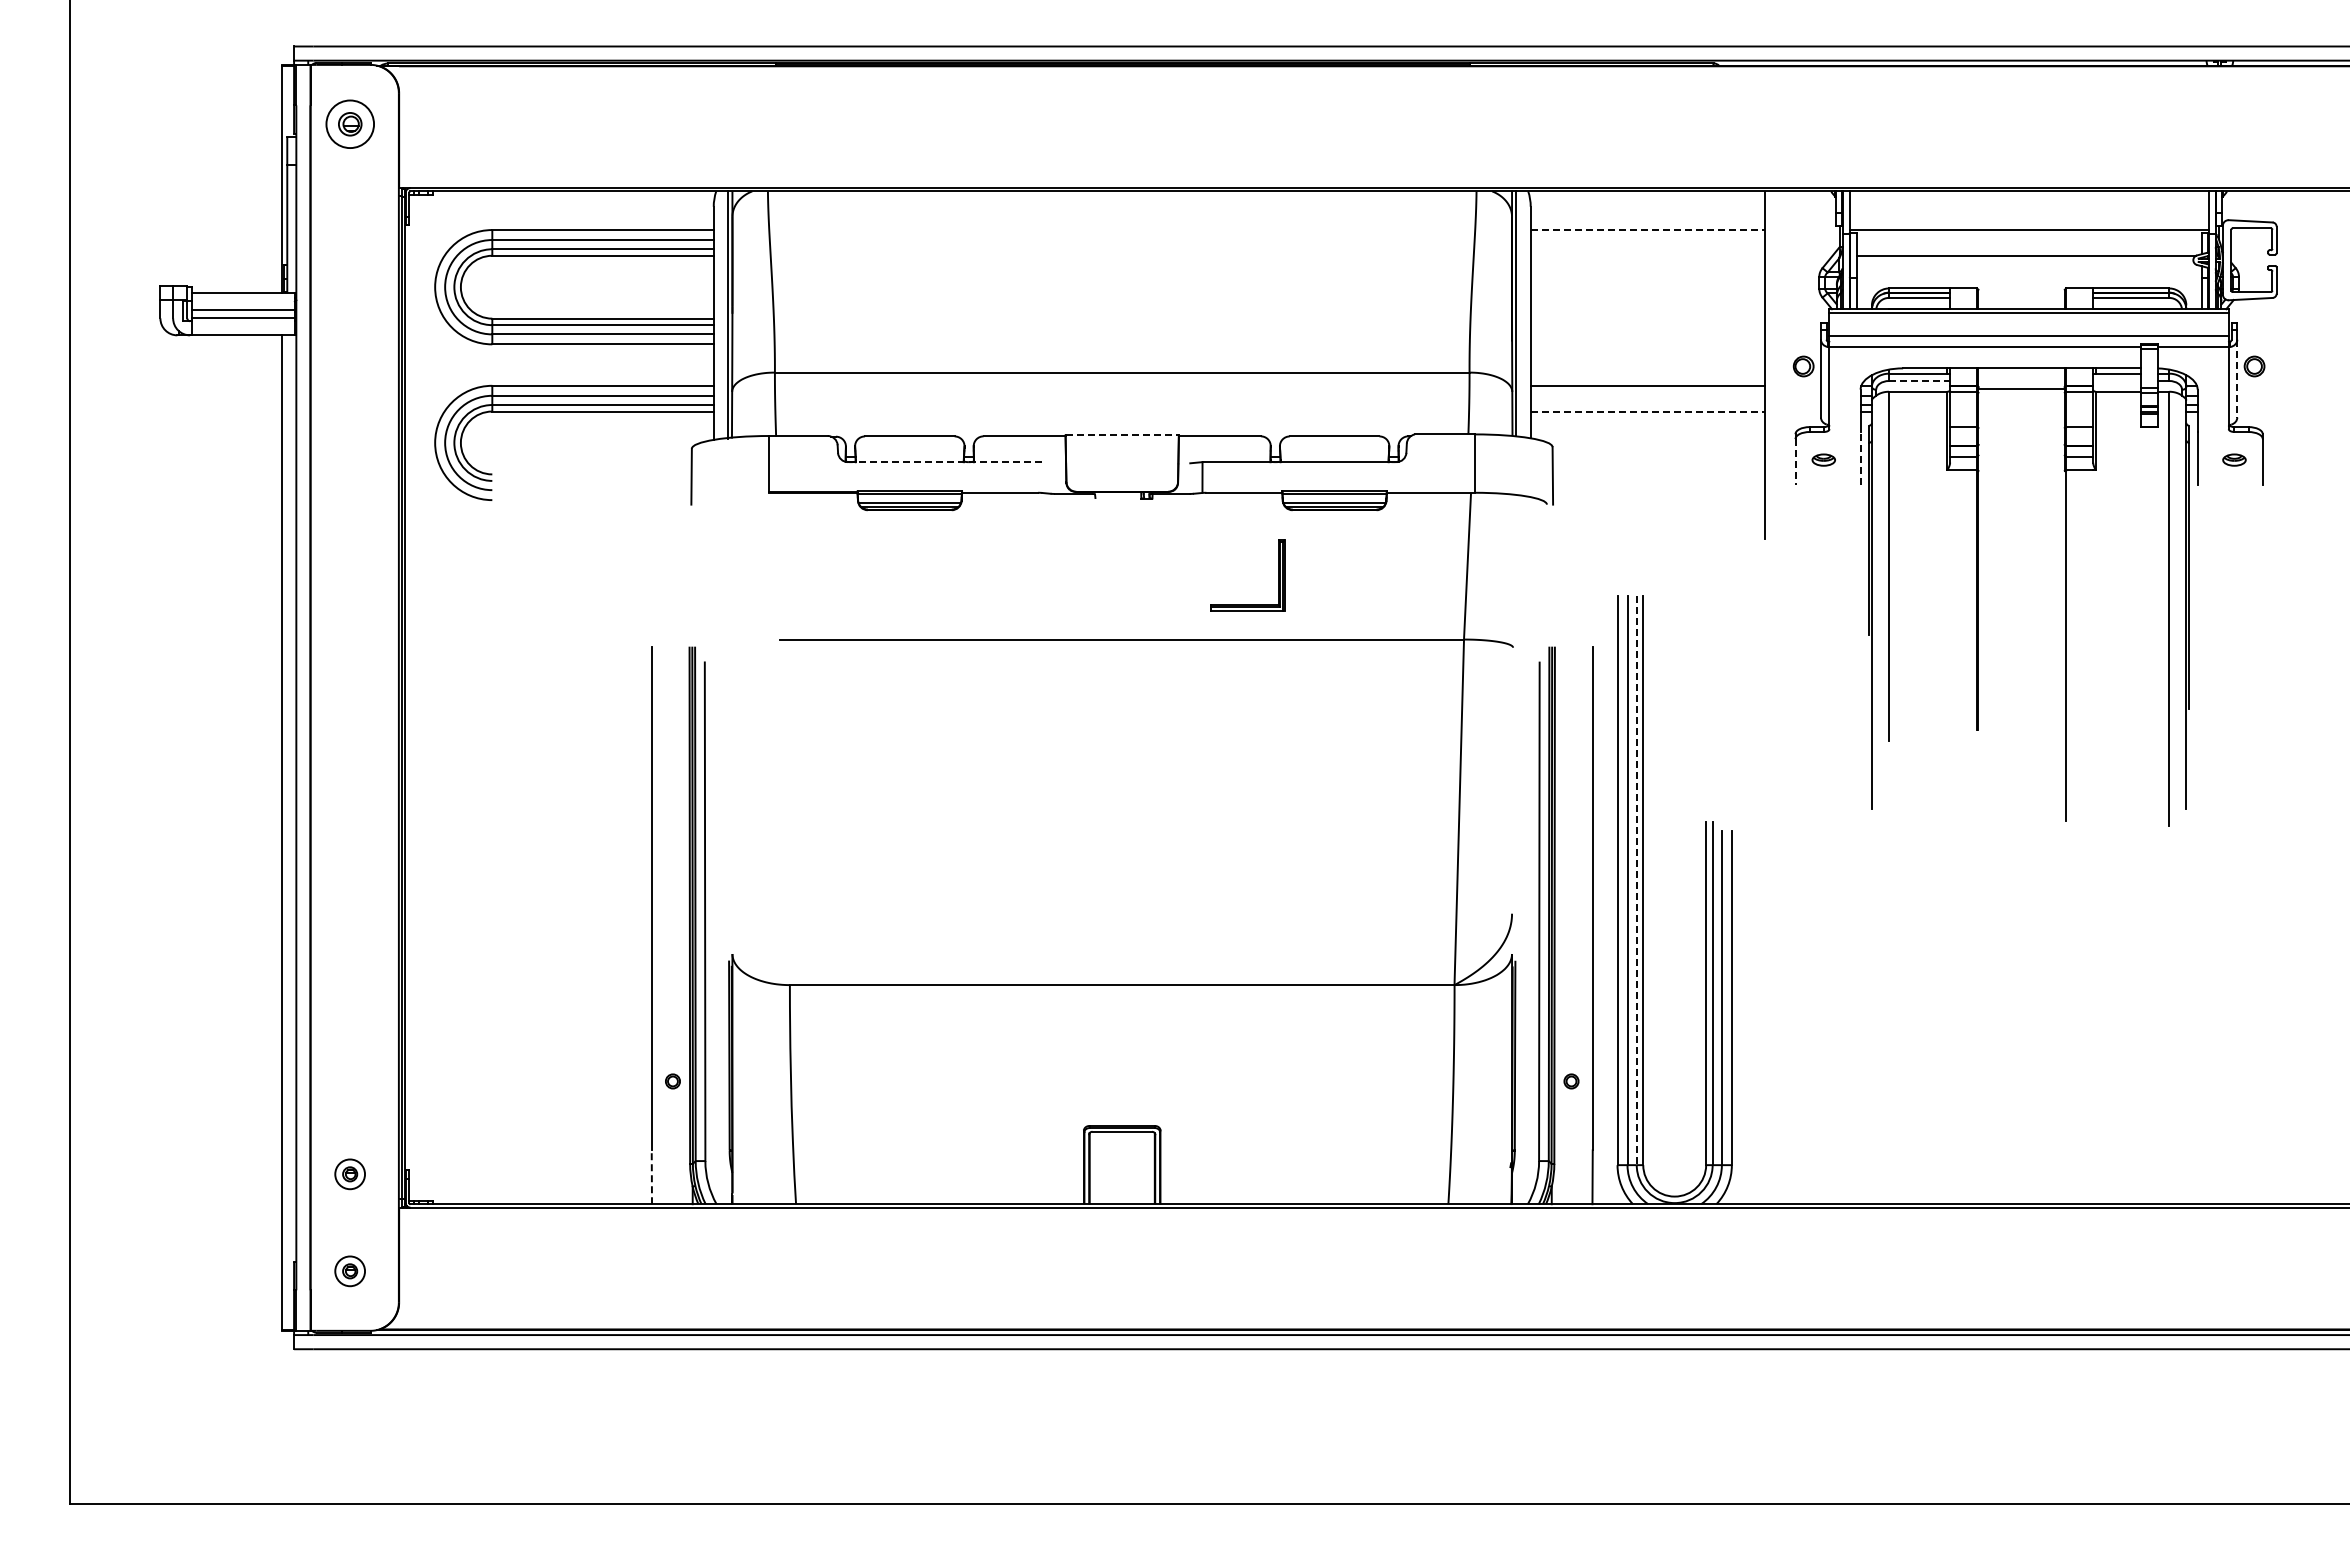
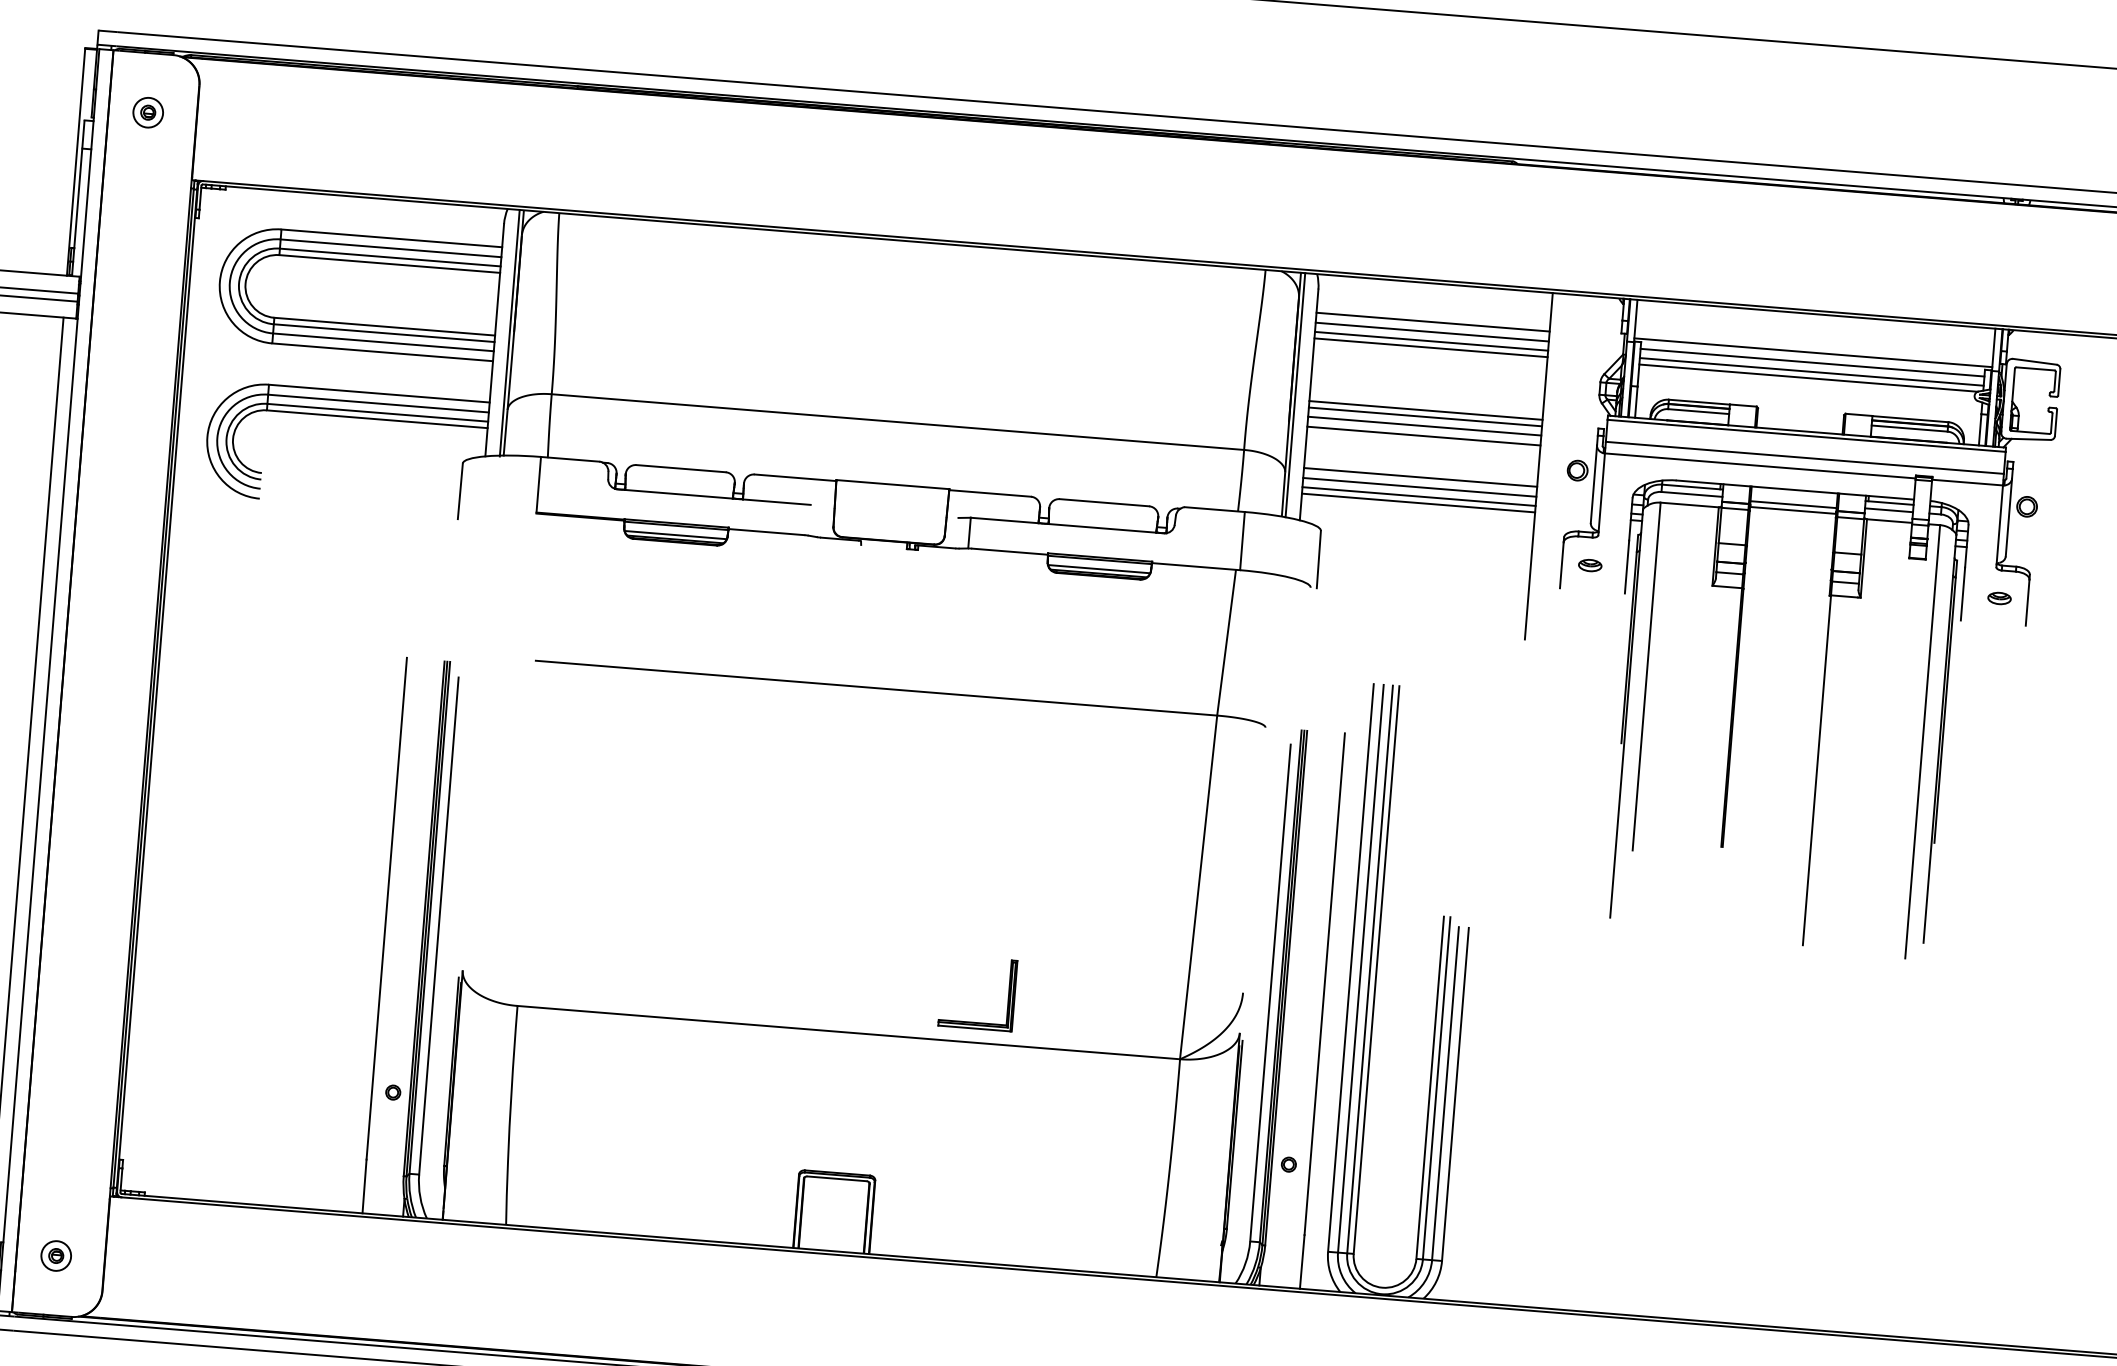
part: (349, 124) -> (147, 112), size x0.62
line: (1647, 230) -> (1432, 322), dashed -> solid
line: (1647, 240) -> (1432, 332), added
line: (2028, 240) -> (1811, 363), added
line: (1647, 249) -> (1431, 341), added
line: (2028, 249) -> (1811, 372), added
line: (1647, 255) -> (1430, 347), added
line: (1647, 318) -> (1425, 410), added
line: (1647, 325) -> (1425, 417), added
line: (1647, 334) -> (1424, 426), added
line: (1647, 344) -> (1423, 436), added
line: (2237, 378) -> (2009, 517), dashed -> solid
line: (1919, 381) -> (1691, 494), dashed -> solid
line: (2117, 381) -> (1889, 510), added
line: (2021, 383) -> (1793, 505), added
line: (1647, 395) -> (1419, 487), added
line: (1647, 405) -> (1418, 497), added
line: (1647, 411) -> (1418, 502), dashed -> solid
line: (1122, 435) -> (893, 484), dashed -> solid
line: (1860, 458) -> (1626, 566), dashed -> solid
line: (944, 462) -> (713, 497), dashed -> solid
line: (1795, 462) -> (1561, 565), dashed -> solid
part: (1247, 604) -> (975, 1022), moved
line: (1636, 880) -> (1369, 969), dashed -> solid
part: (349, 1174) -> (63, 1159), removed
line: (651, 1177) -> (364, 1186), dashed -> solid

